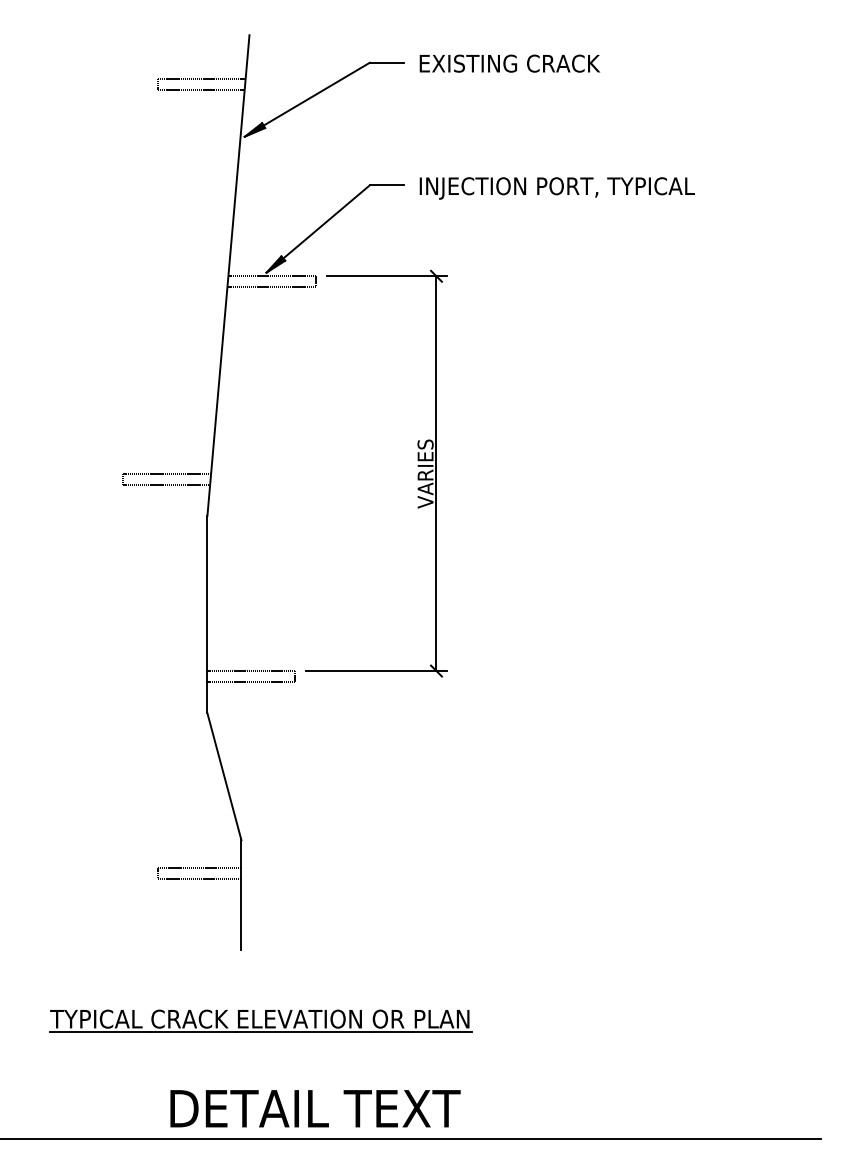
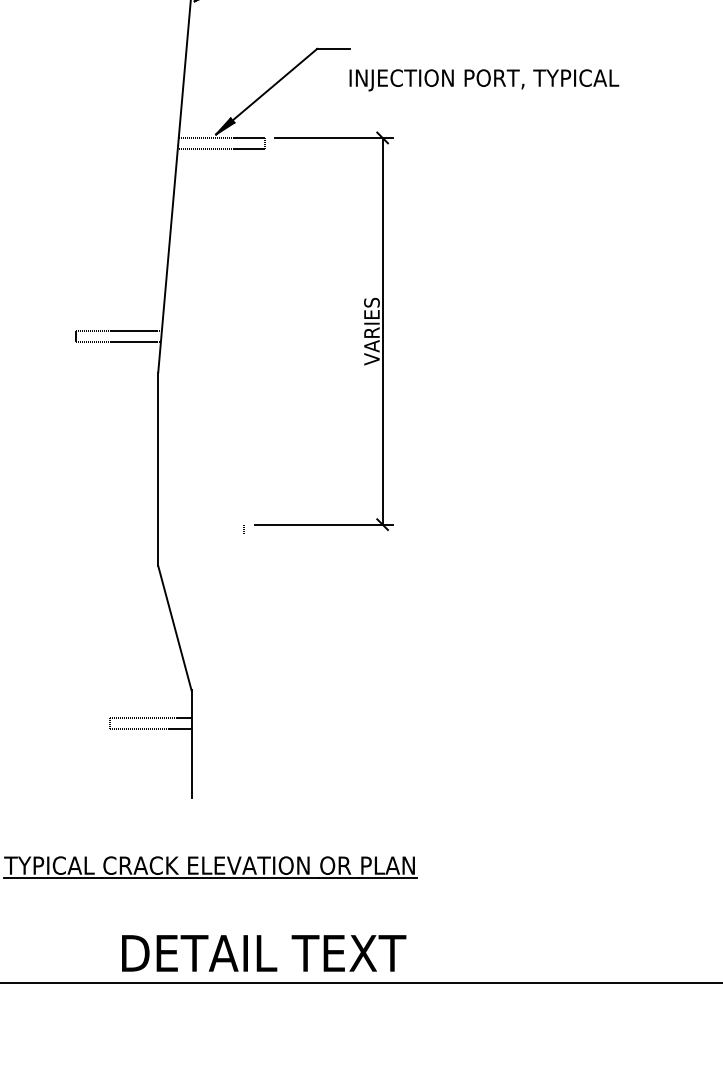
text: (556, 188) -> (483, 80), moved
line: (251, 671) -> (201, 525), removed
line: (250, 682) -> (200, 535), removed

